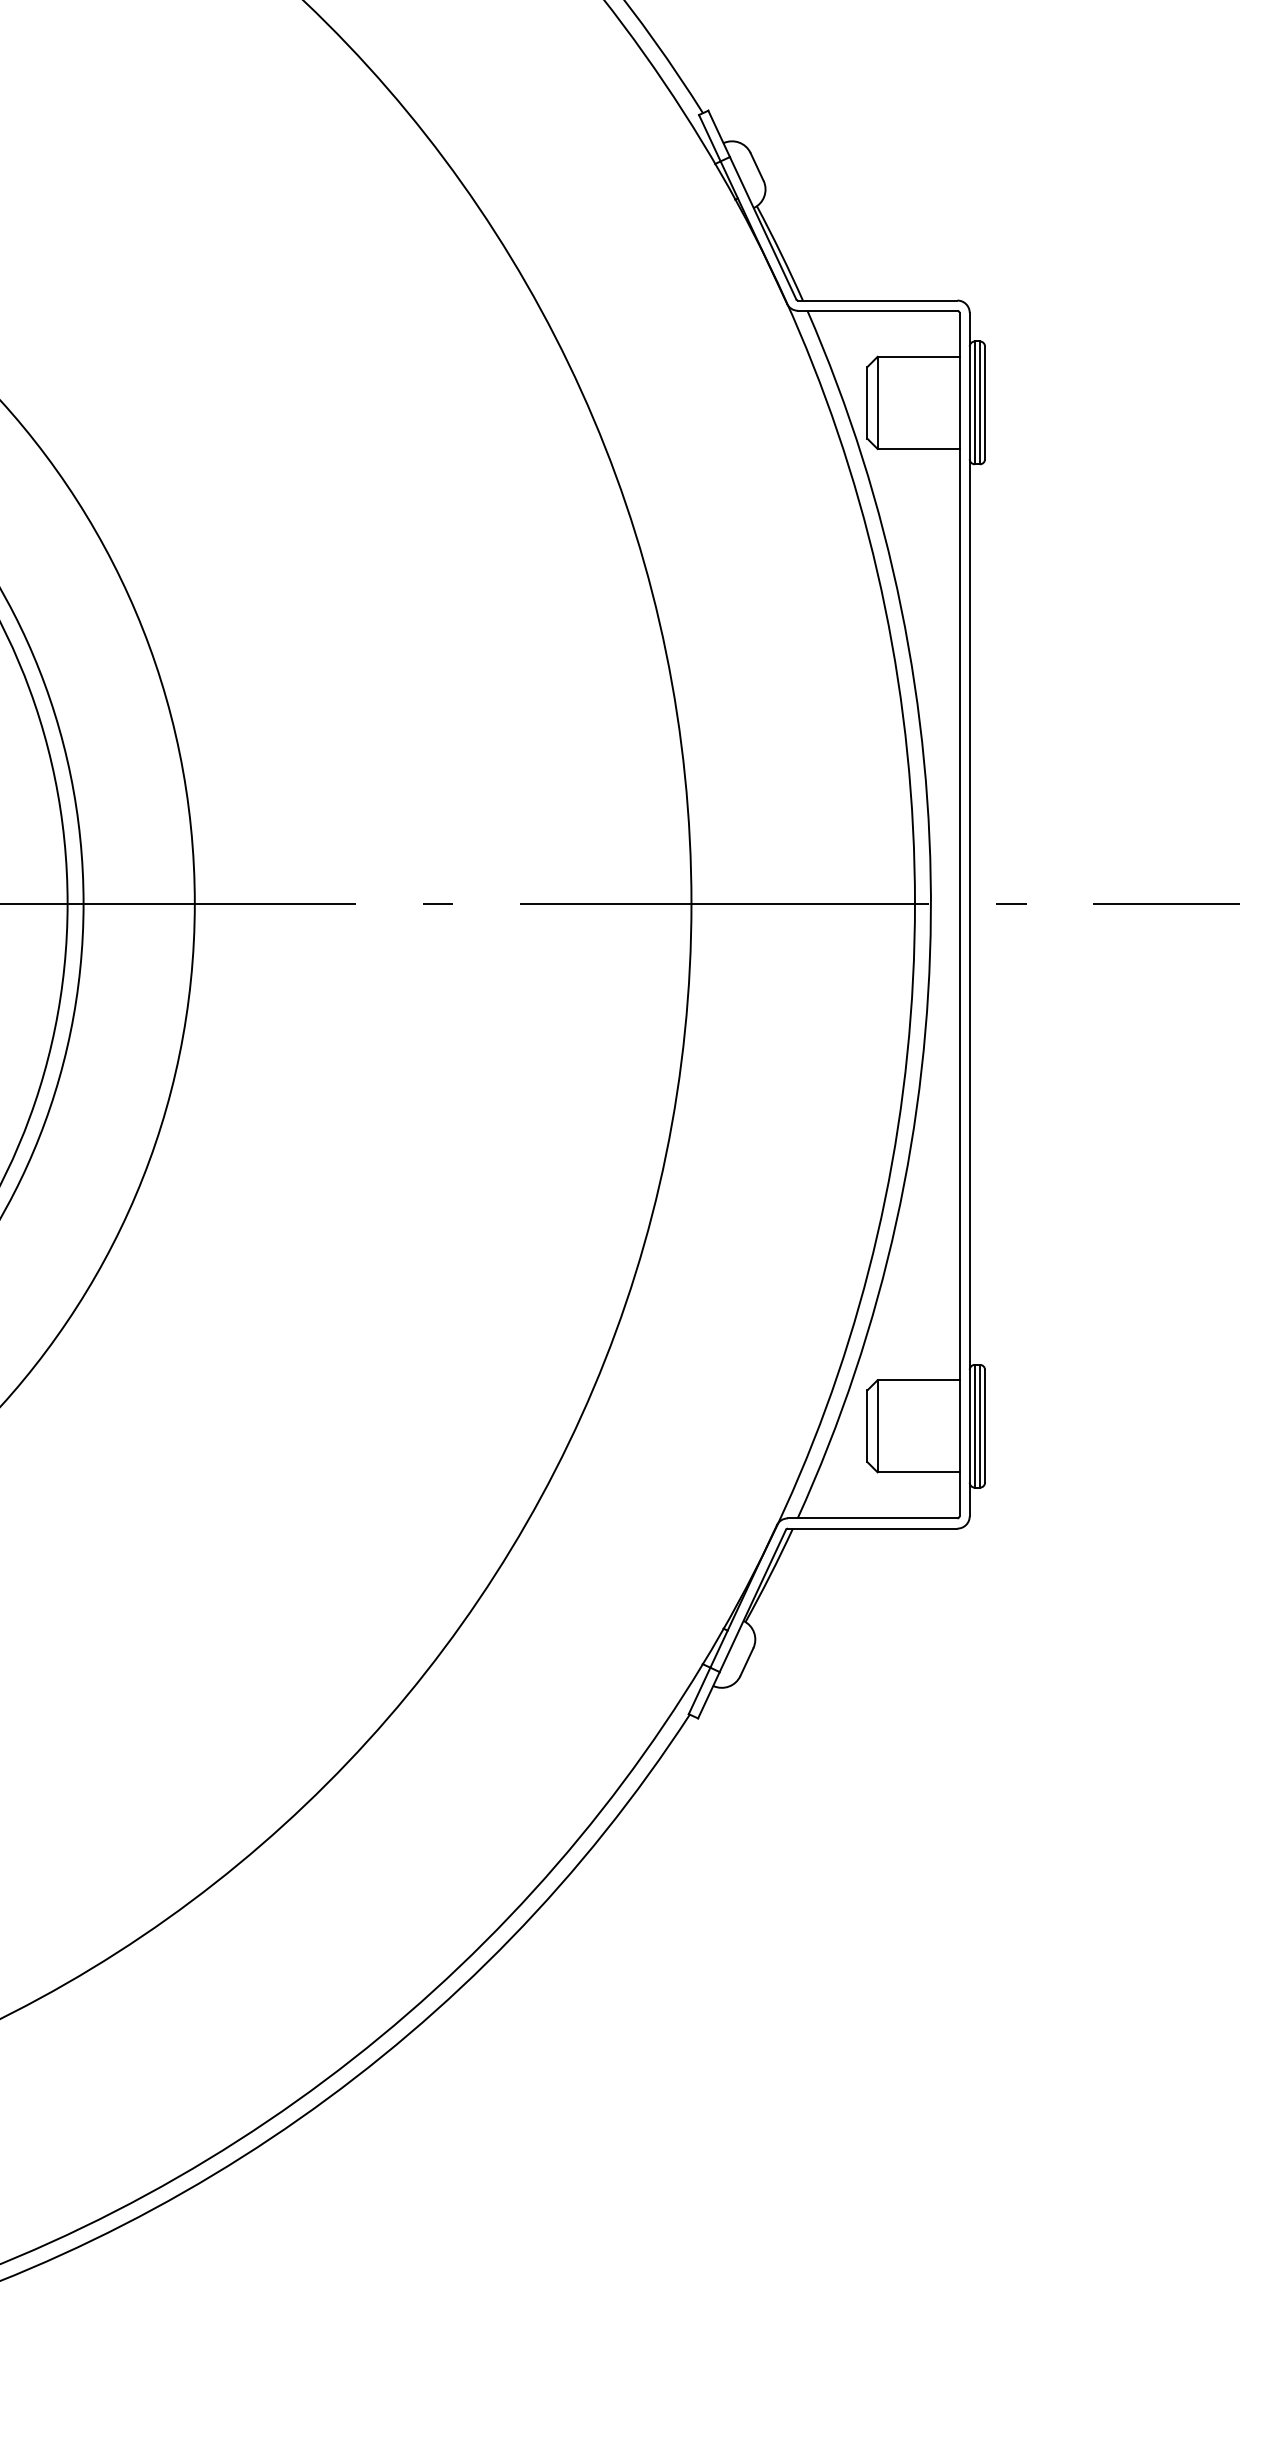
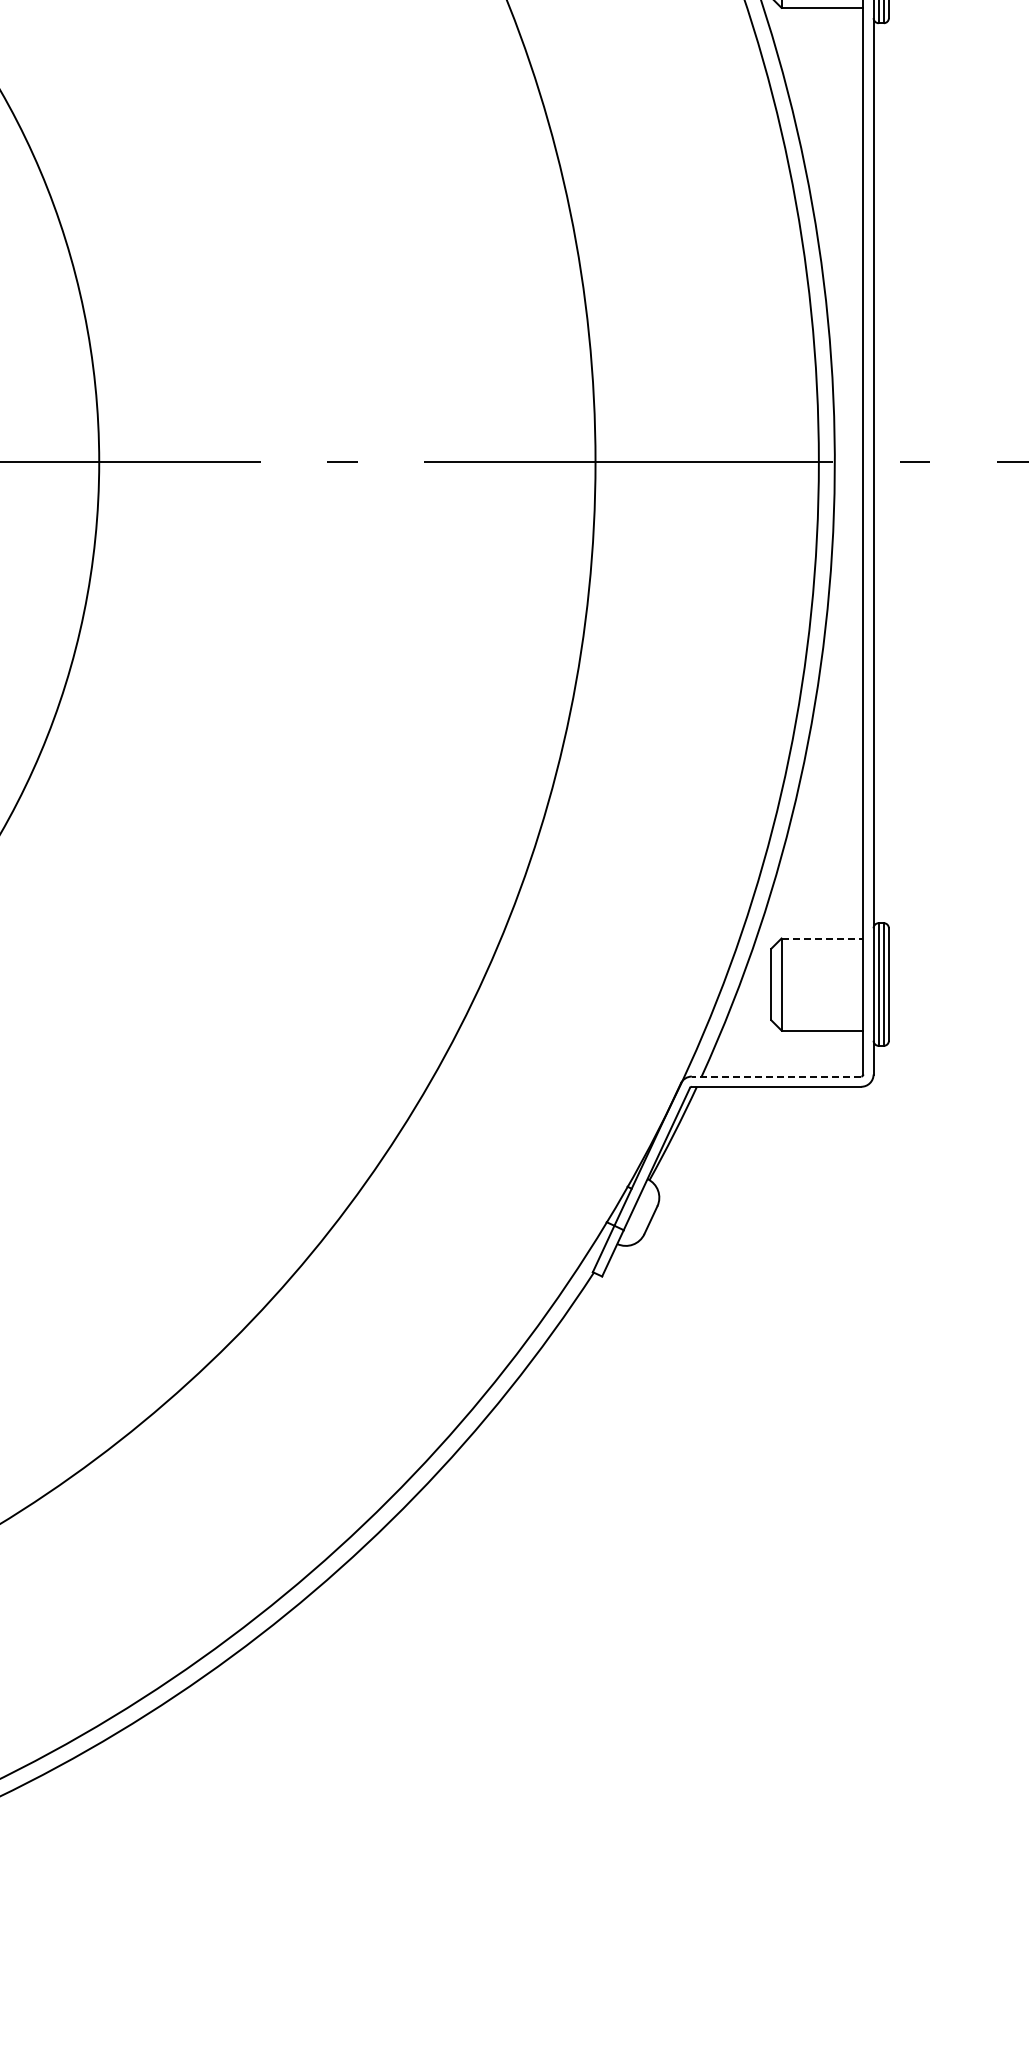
line: (918, 1380) -> (822, 938), solid -> dashed
line: (872, 1518) -> (776, 1076), solid -> dashed

